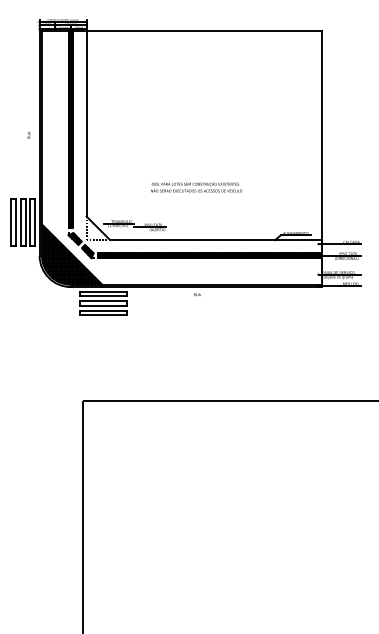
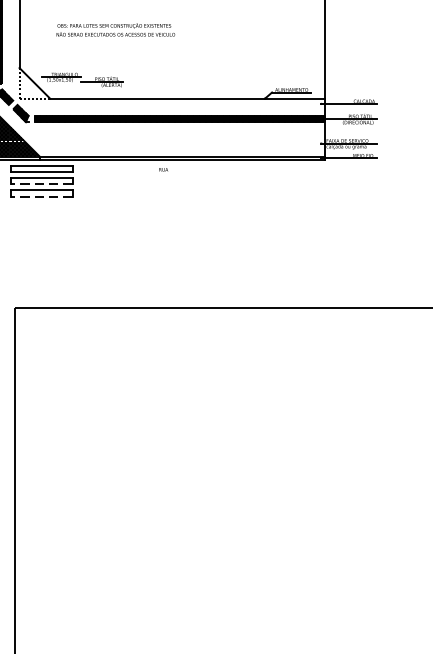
text: (196, 187) -> (115, 30), moved
line: (103, 305) -> (41, 183), solid -> dashed
line: (103, 315) -> (41, 196), solid -> dashed

